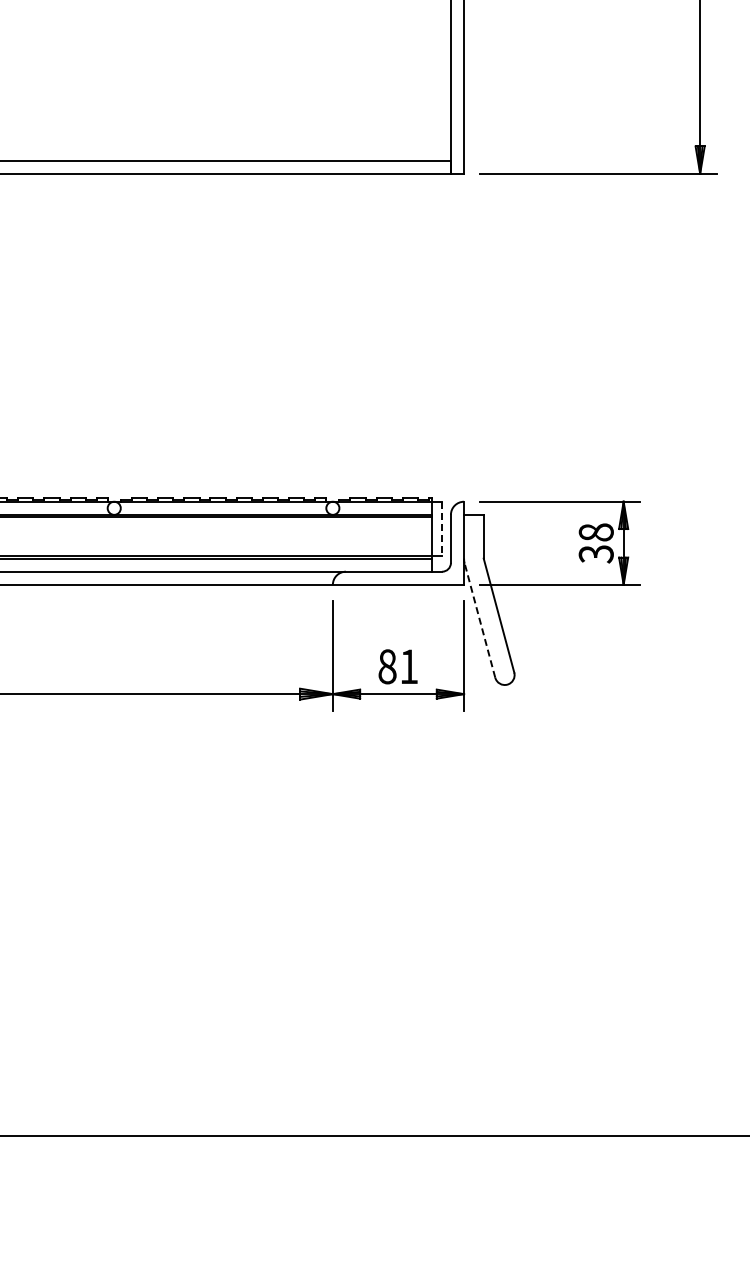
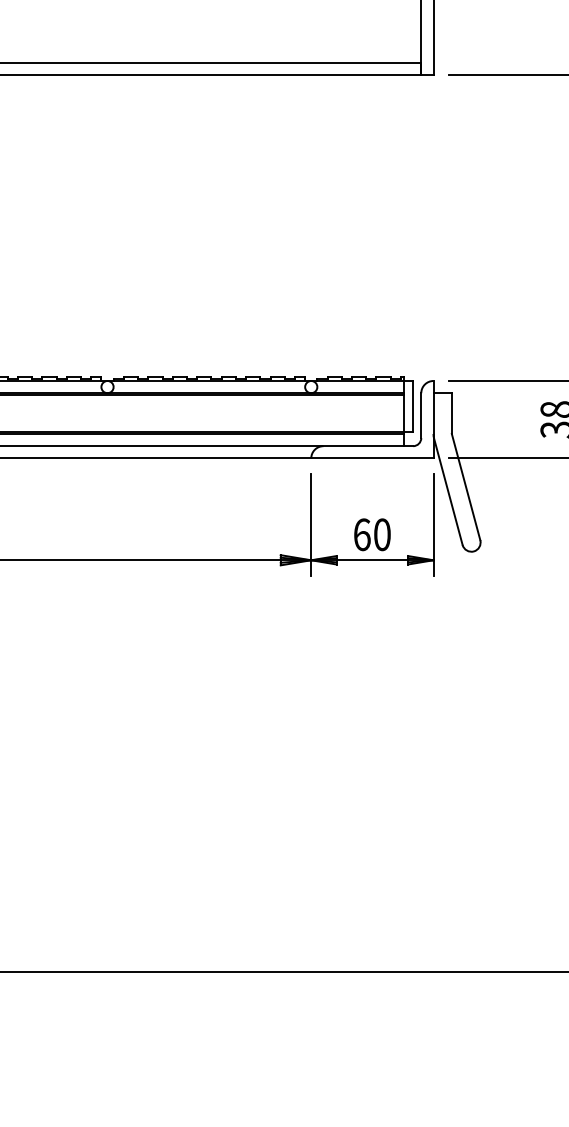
line: (442, 529) -> (413, 406), dashed -> solid
line: (479, 620) -> (447, 491), dashed -> solid
text: (398, 666) -> (372, 534), 81 -> 60

